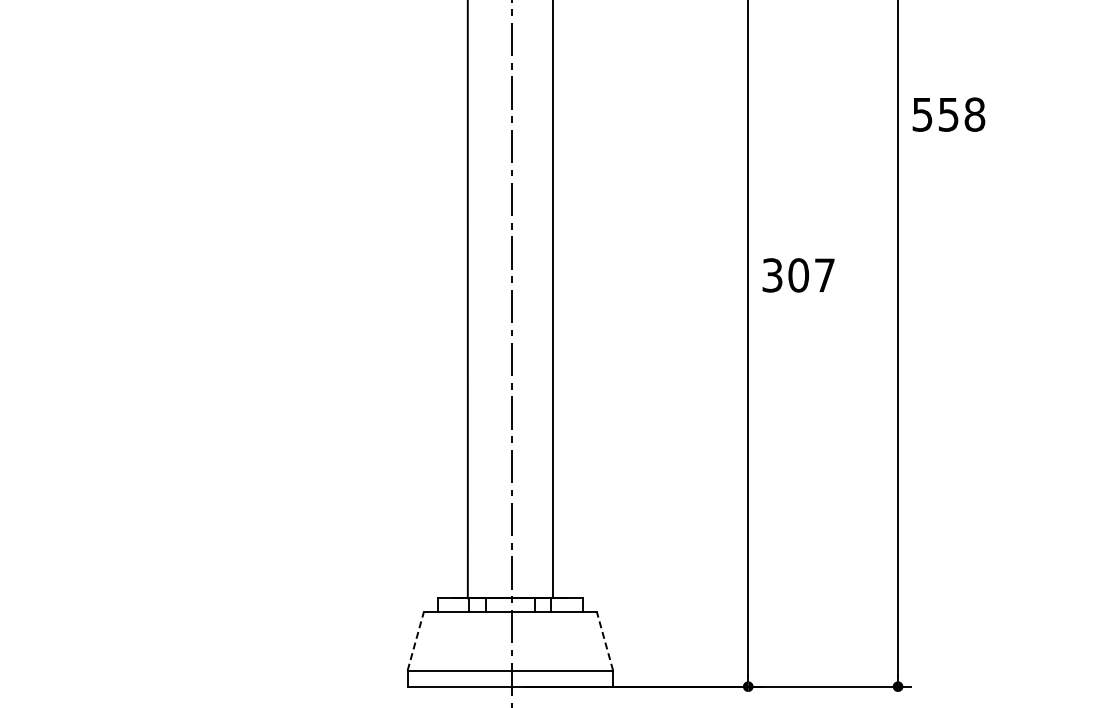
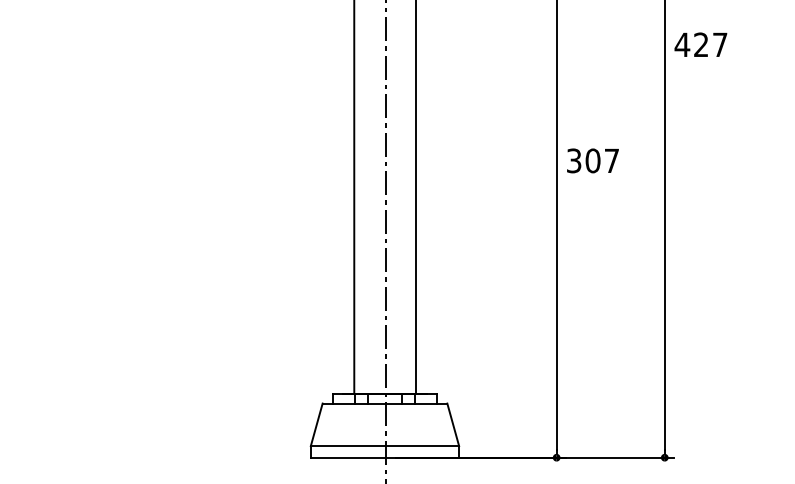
text: (948, 114) -> (701, 44), 558 -> 427
line: (415, 641) -> (316, 425), dashed -> solid
line: (604, 641) -> (452, 425), dashed -> solid

